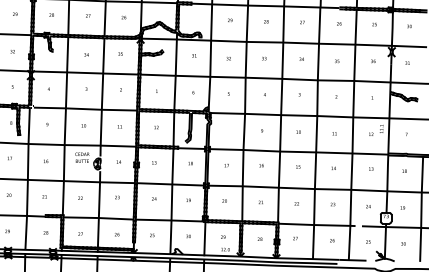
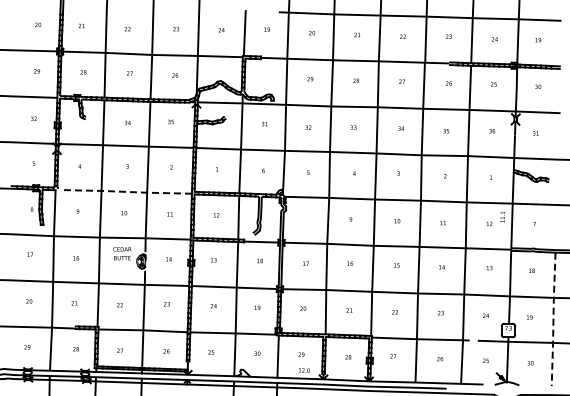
line: (85, 108) -> (126, 191), solid -> dashed
line: (421, 209) -> (553, 319), solid -> dashed

